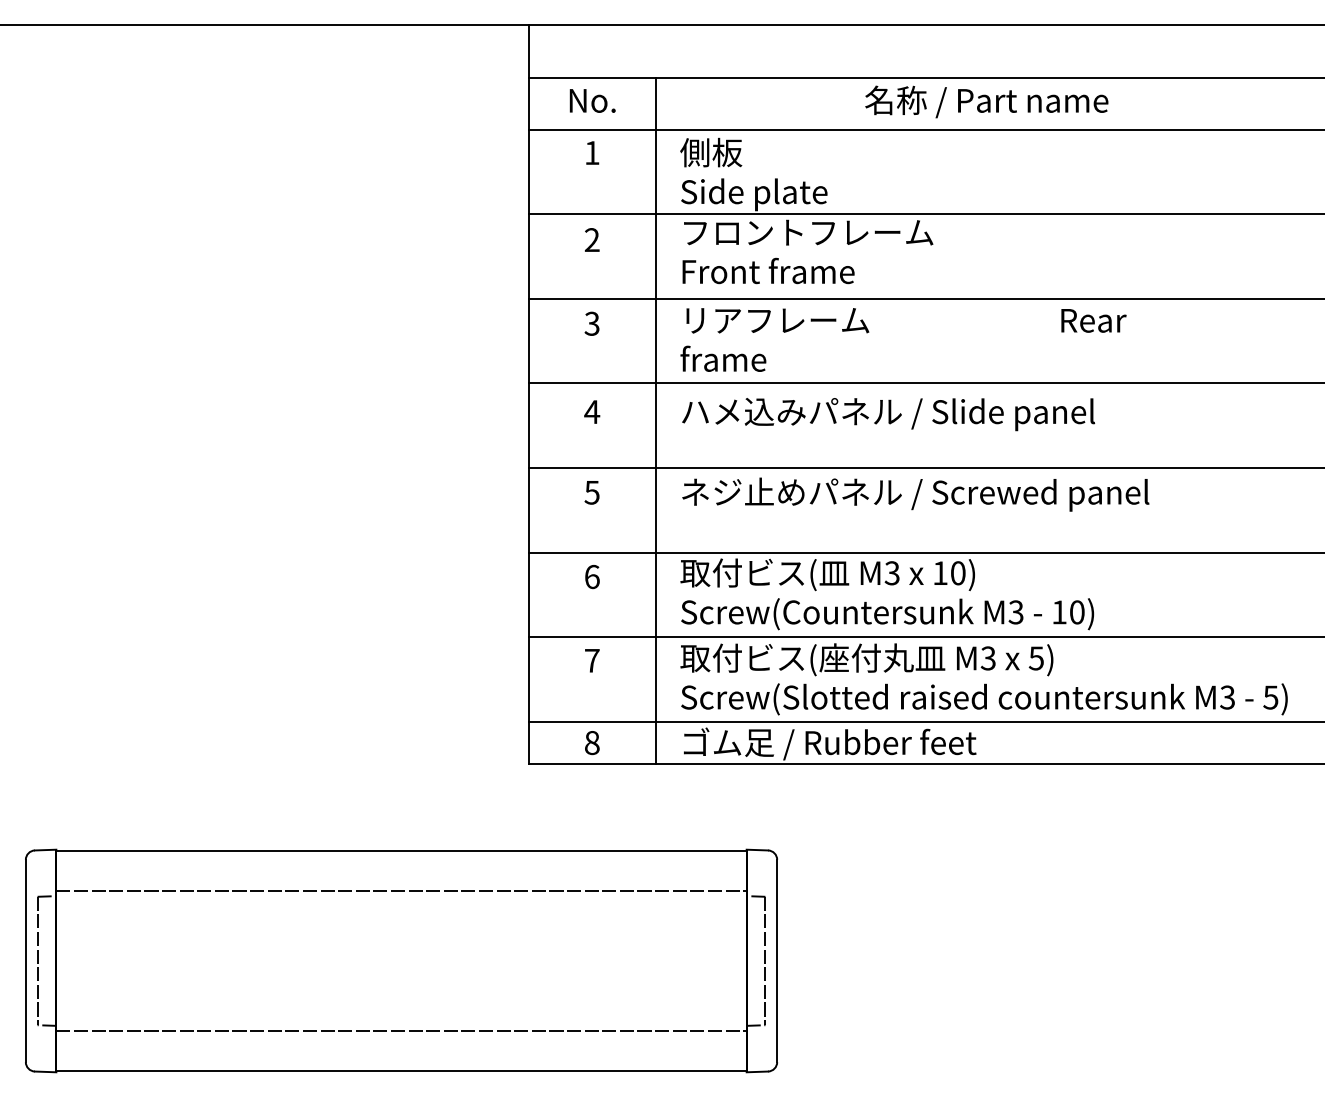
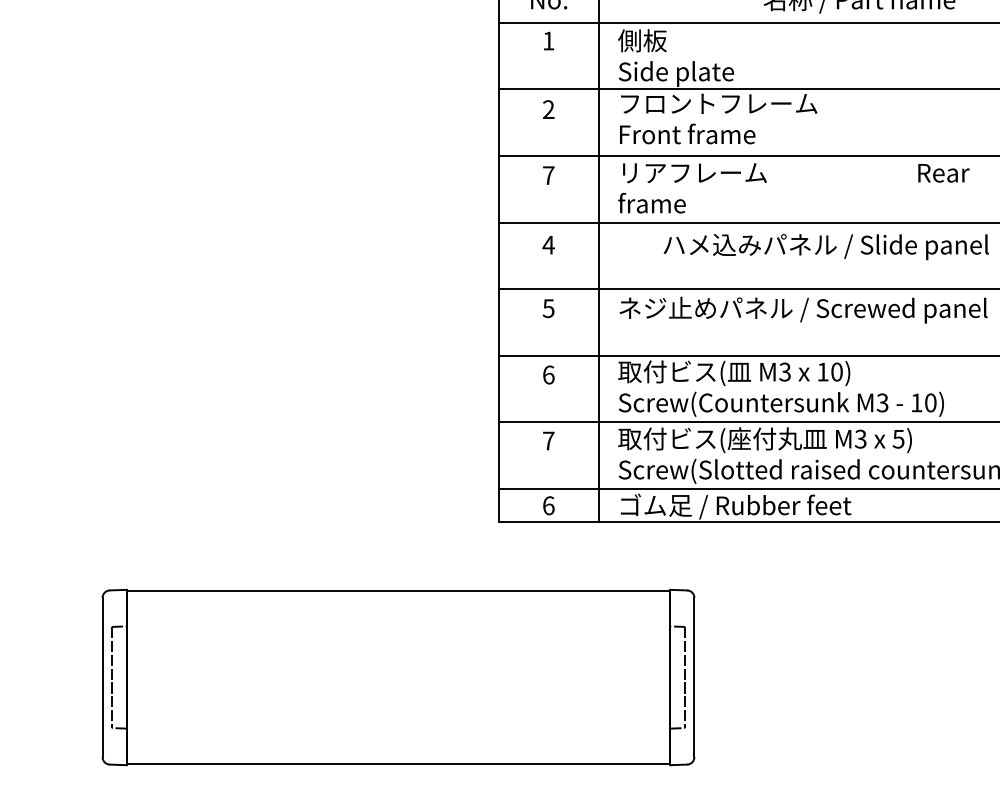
text: (591, 323) -> (548, 175), 3 -> 7
text: (888, 414) -> (826, 247), moved
text: (592, 742) -> (548, 505), 8 -> 6
line: (401, 891) -> (398, 622), removed
line: (401, 1030) -> (398, 732), removed

